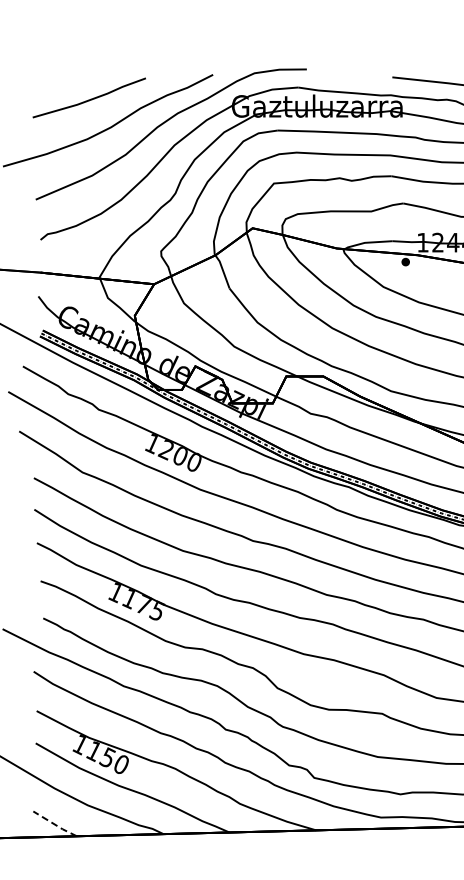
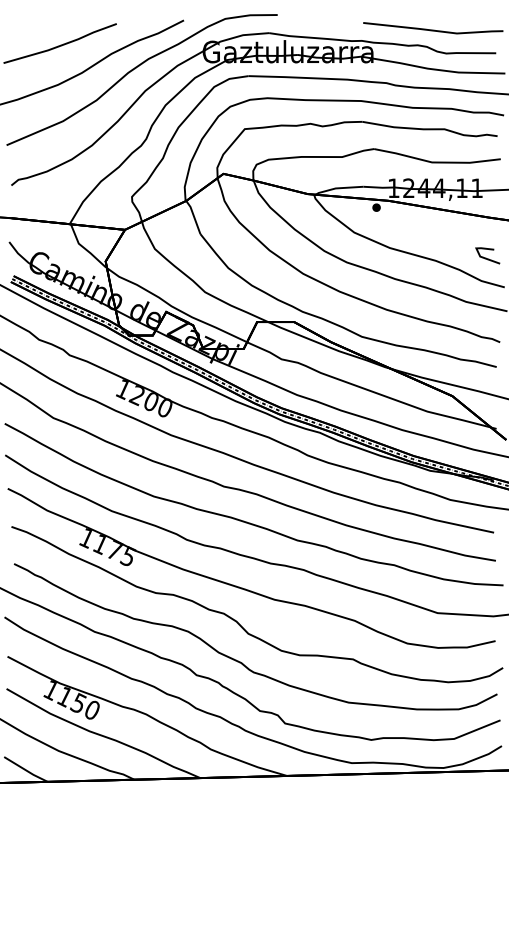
line: (54, 824) -> (25, 770), dashed -> solid

